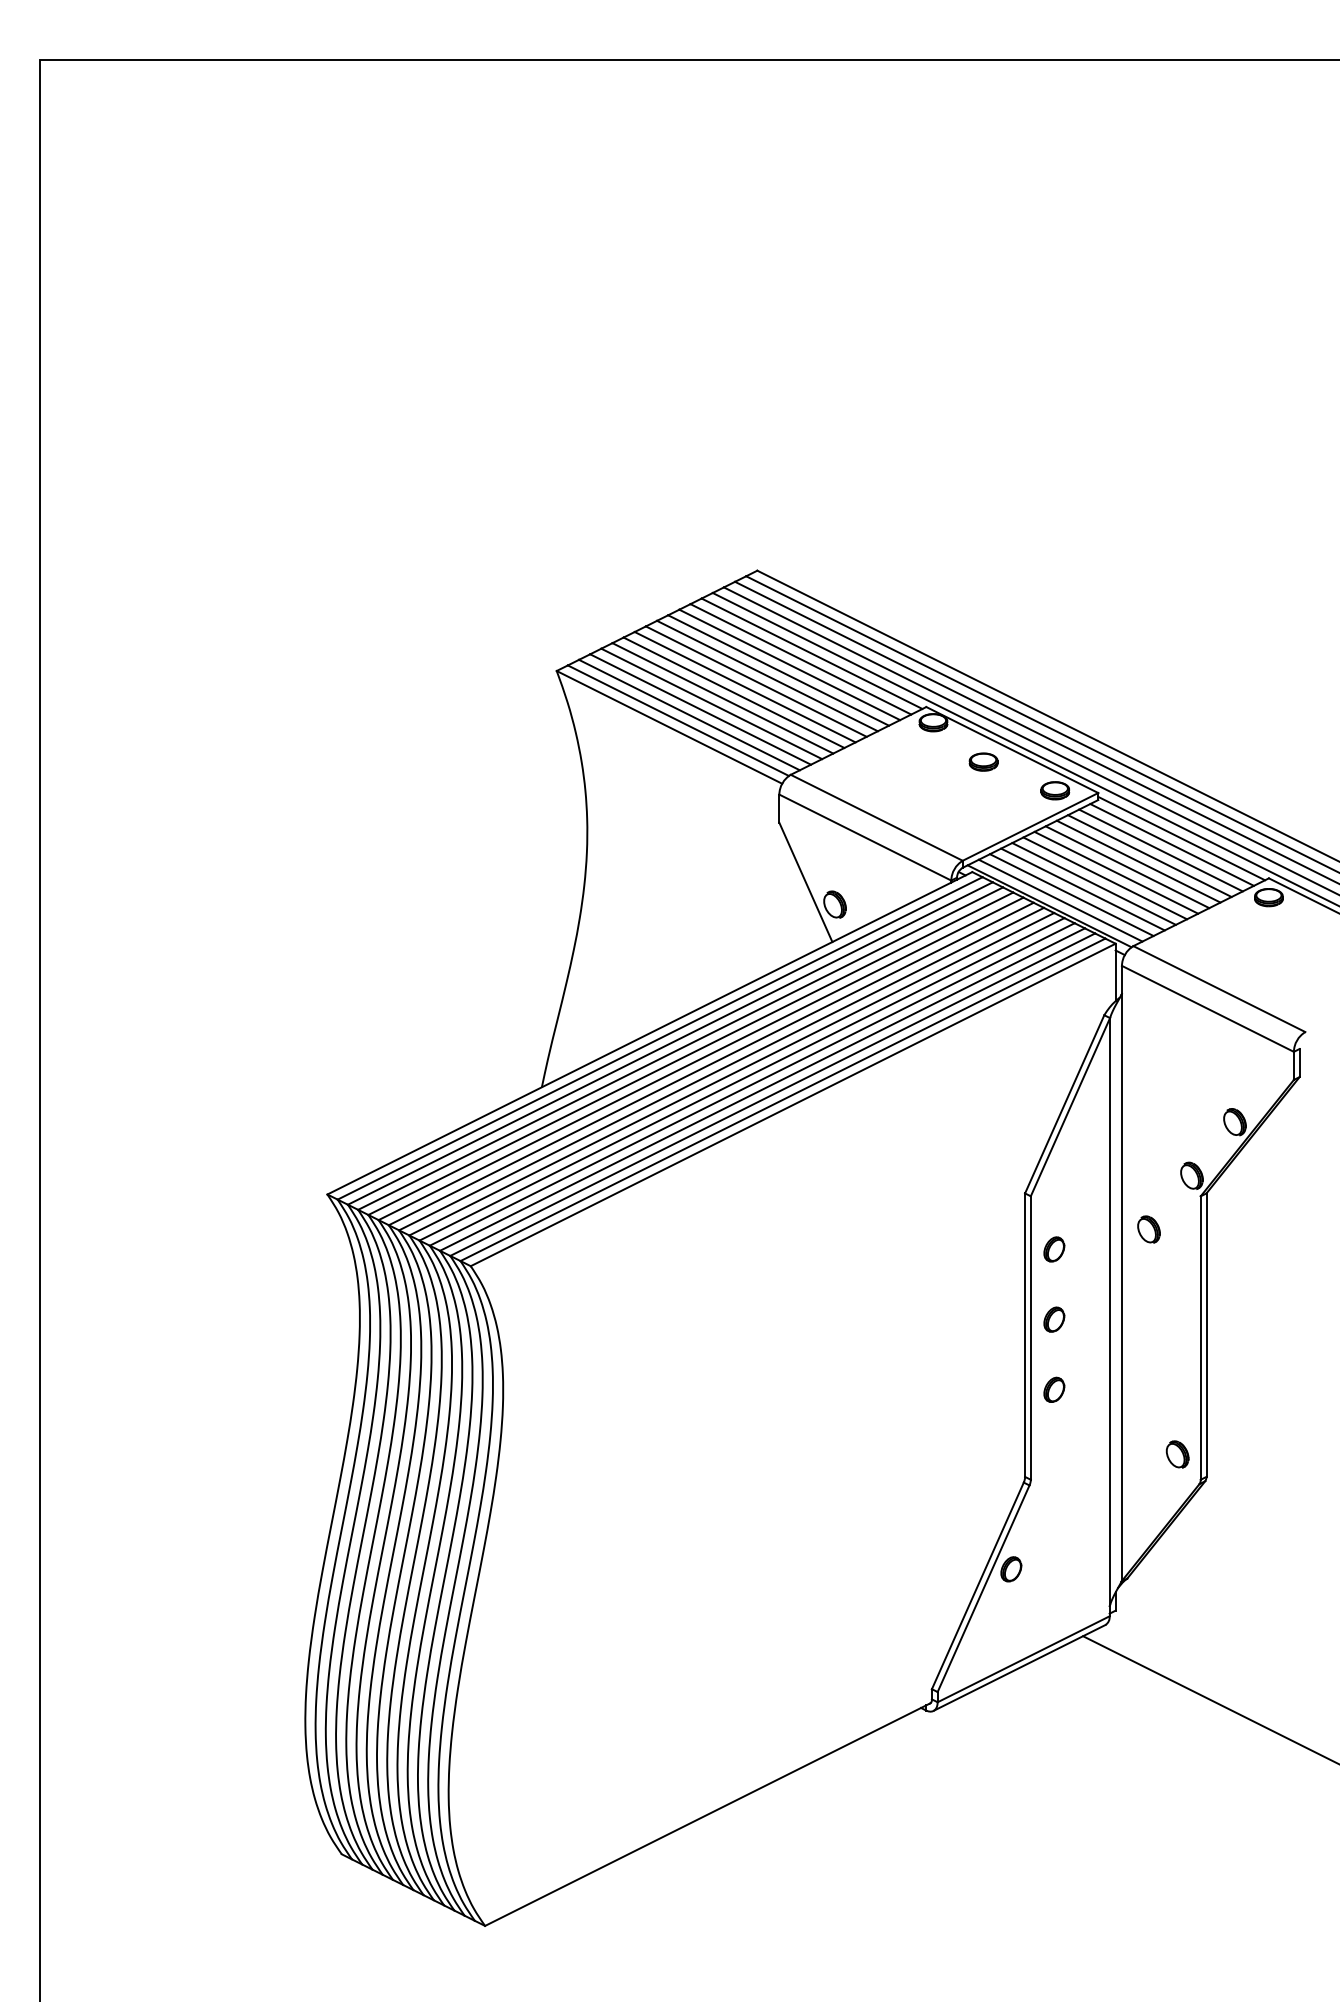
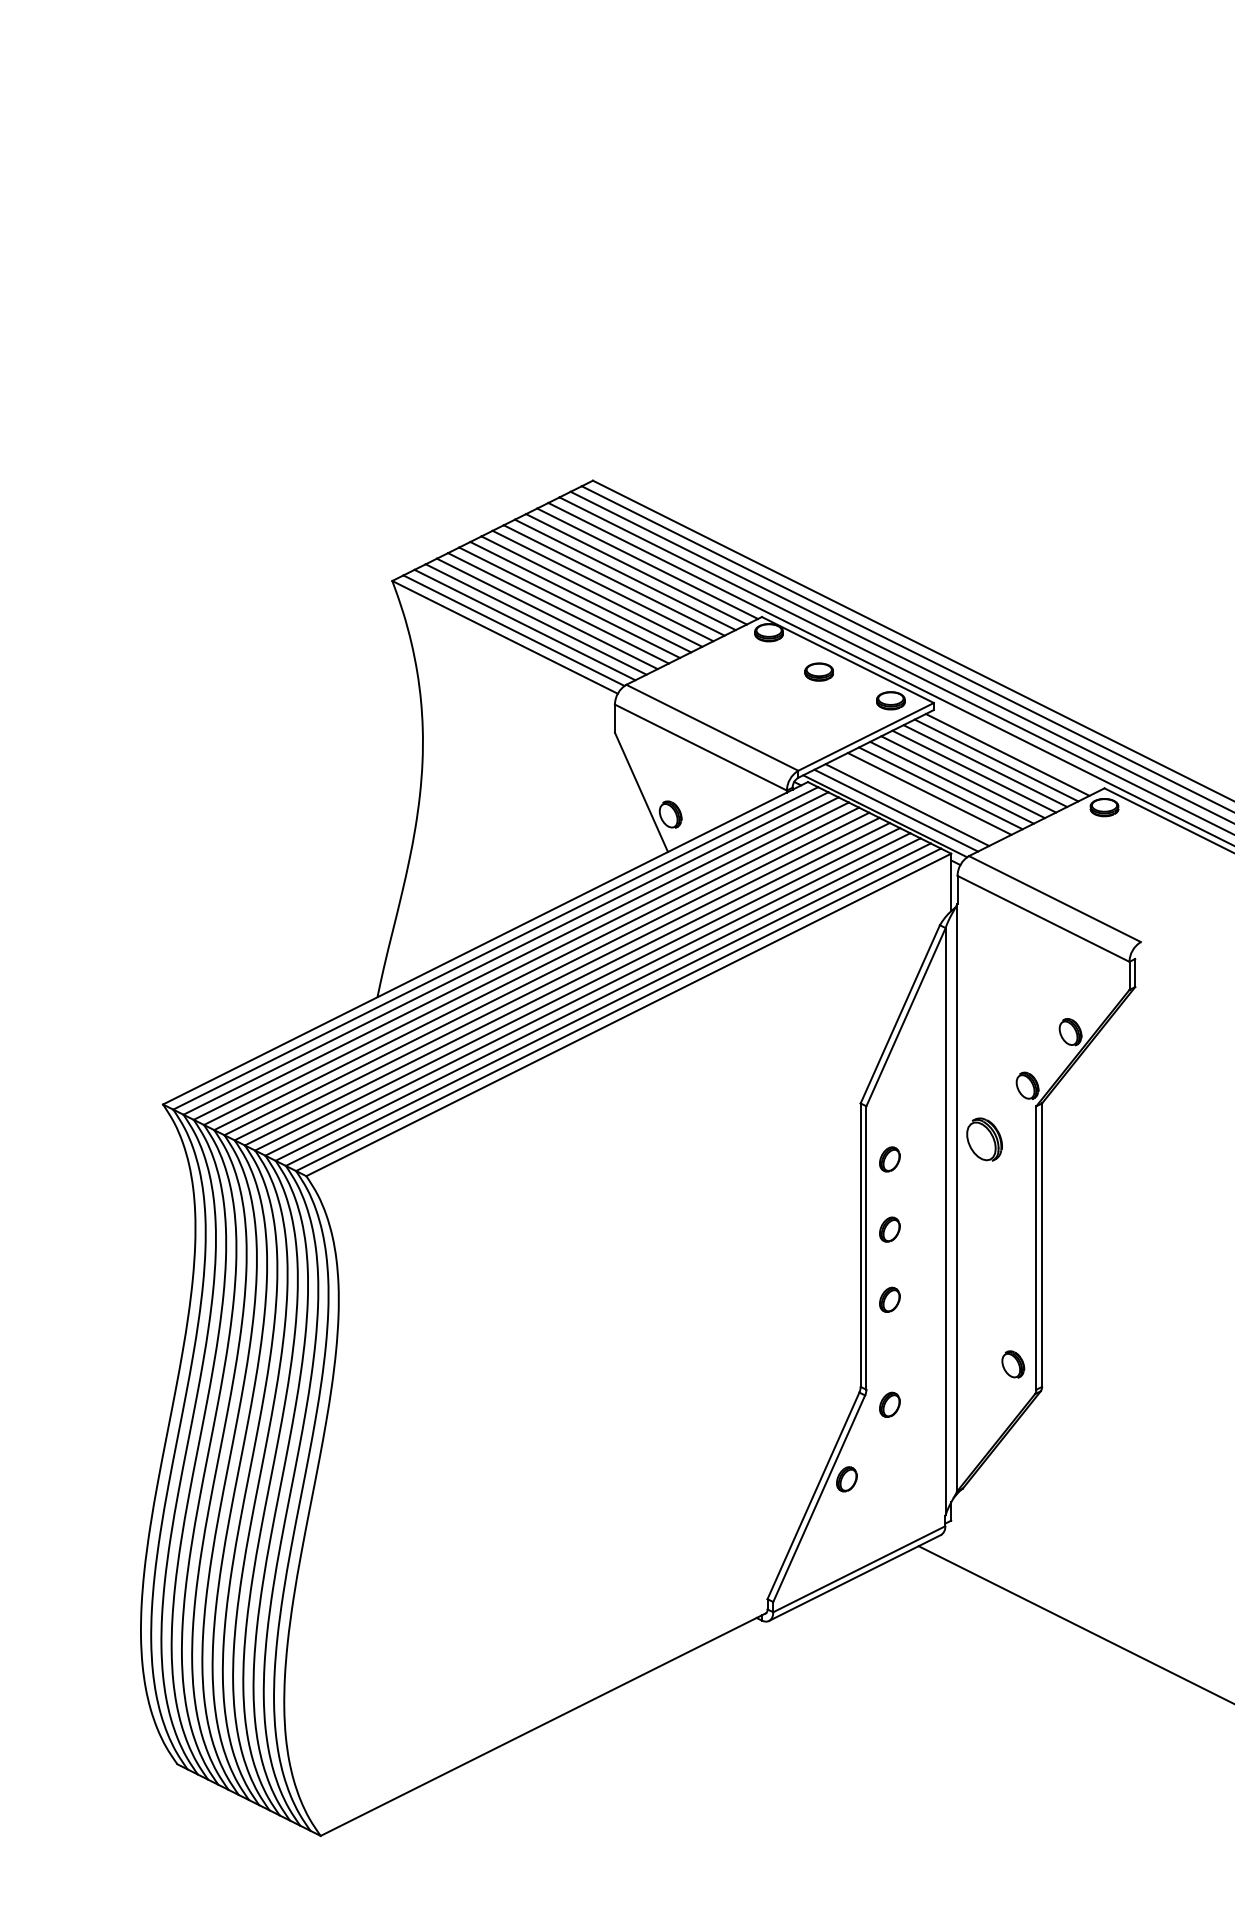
line: (1181, 838) -> (1017, 748), removed
line: (1082, 889) -> (918, 799), removed
part: (1148, 1229) -> (984, 1139), size x1.6
part: (1054, 1494) -> (890, 1404), added

